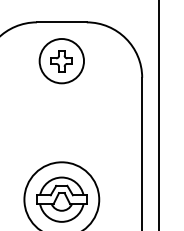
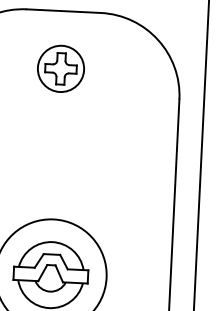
circle: (61, 61) -> (60, 69), size x0.7

